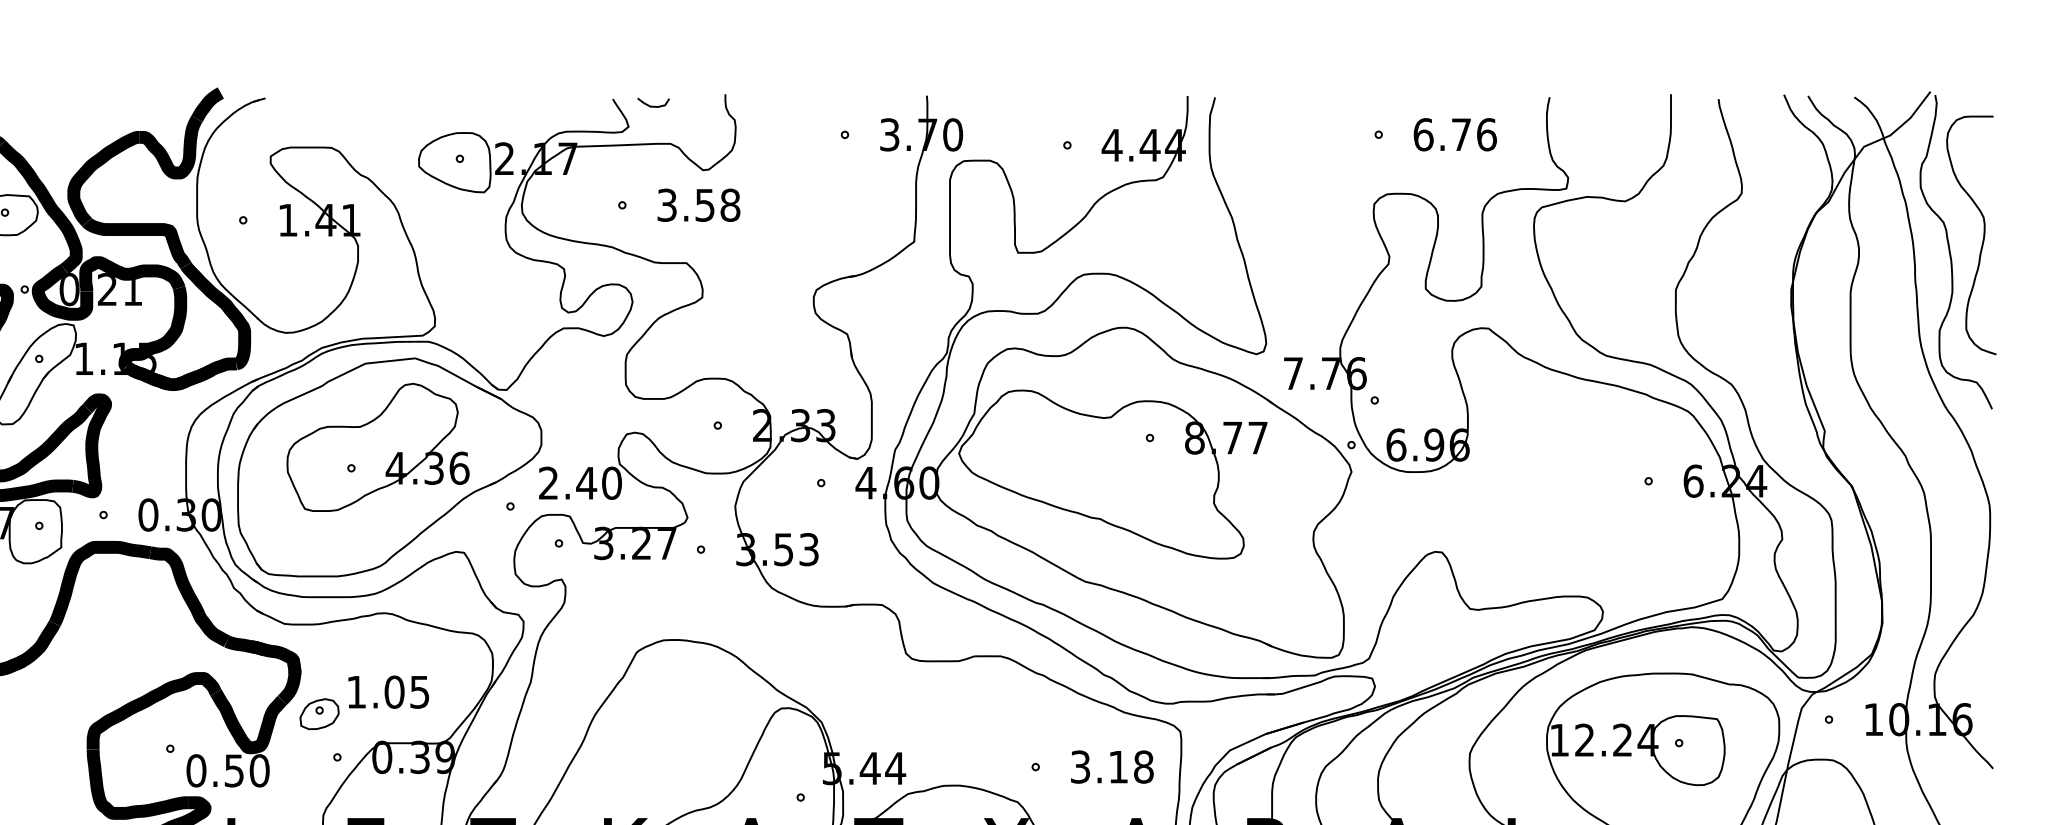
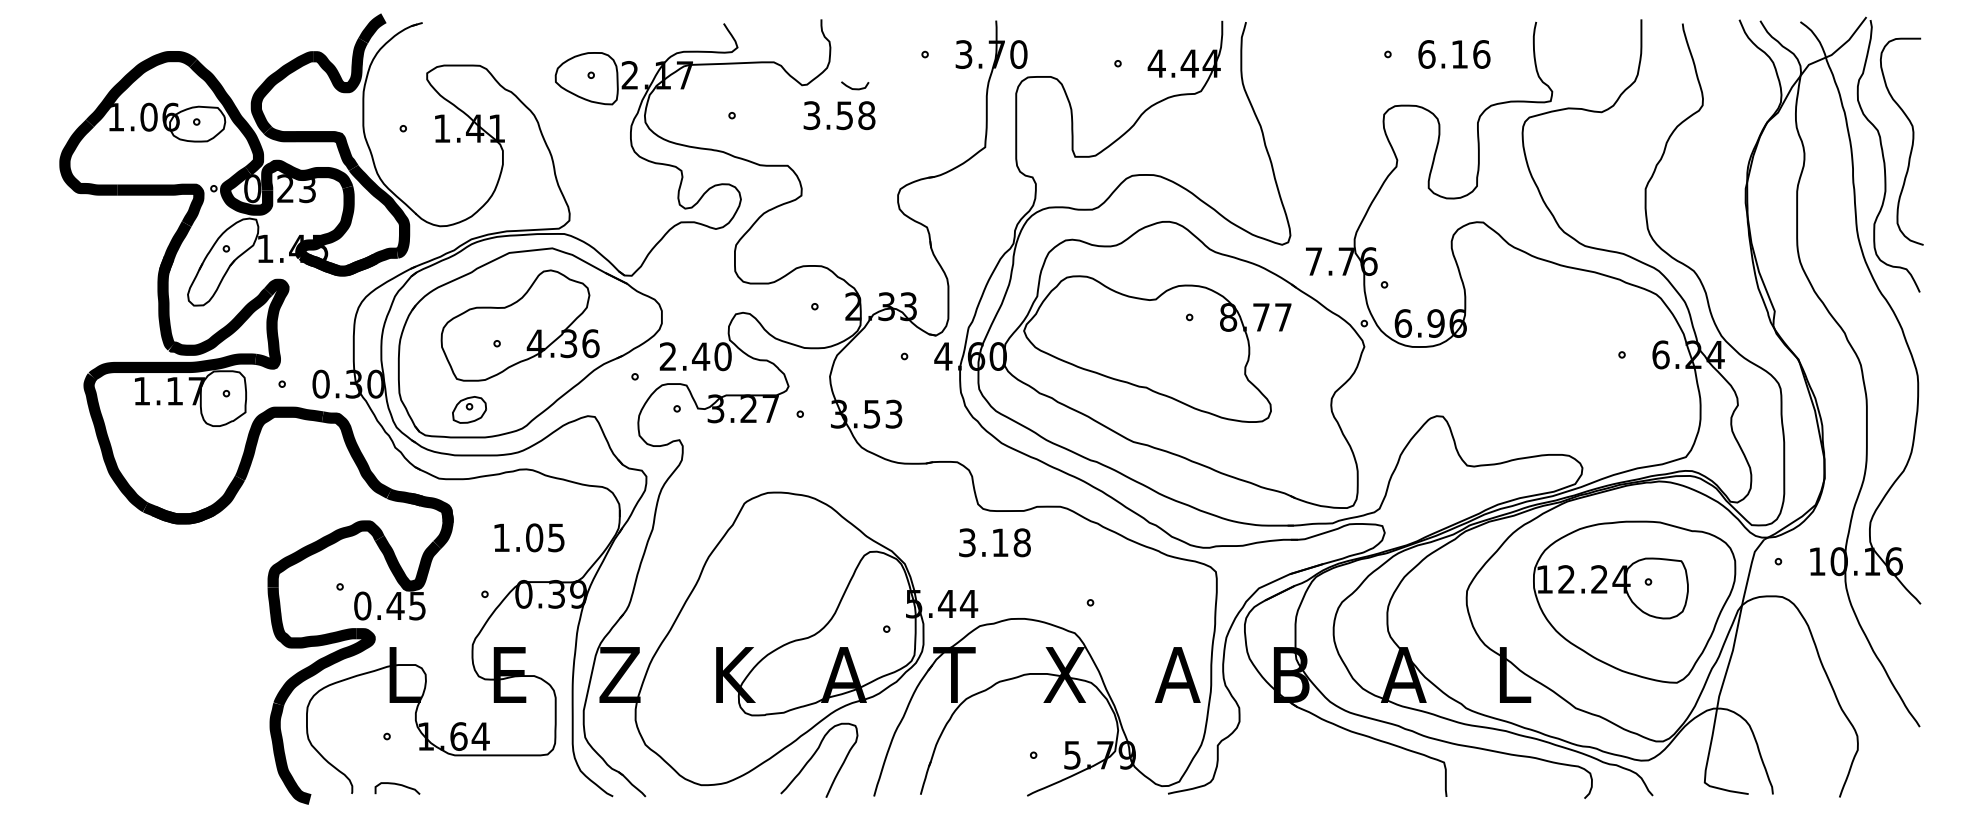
curve: (653, 105) -> (855, 88), moved
text: (1461, 134) -> (1459, 54), 6.76 -> 6.16
text: (698, 205) -> (839, 115), moved
text: (132, 291) -> (307, 190), 0.21 -> 0.23
text: (120, 358) -> (296, 248), 1.15 -> 1.45
part: (319, 713) -> (469, 409), moved
text: (1111, 766) -> (994, 542), moved
text: (246, 770) -> (406, 605), 0.50 -> 0.45

